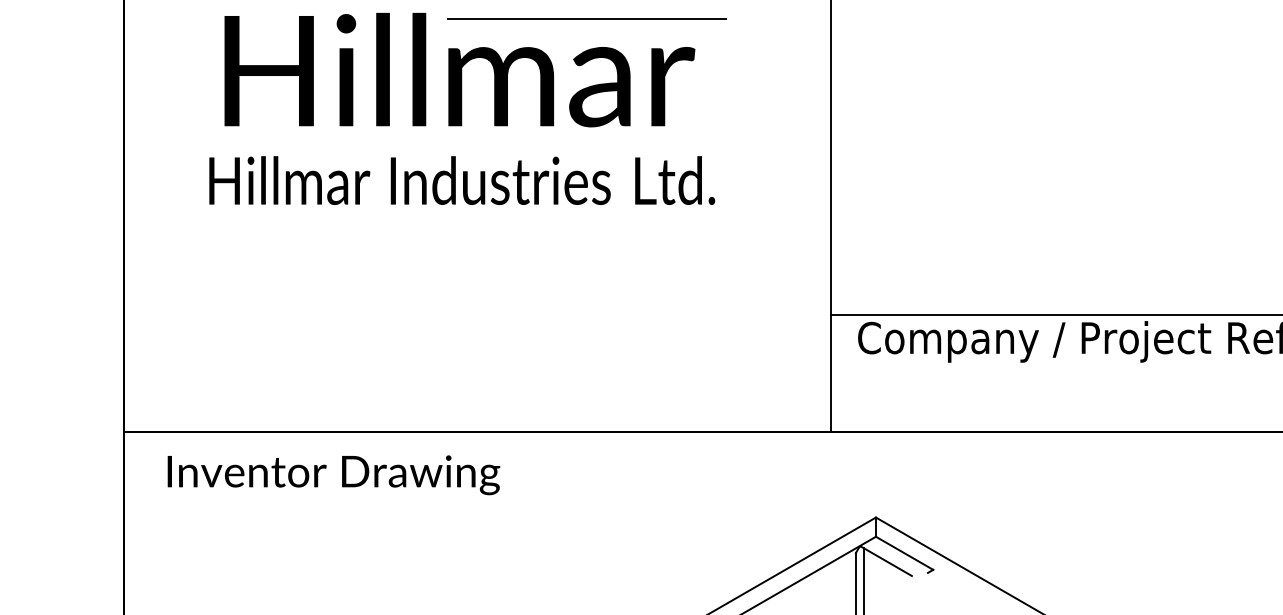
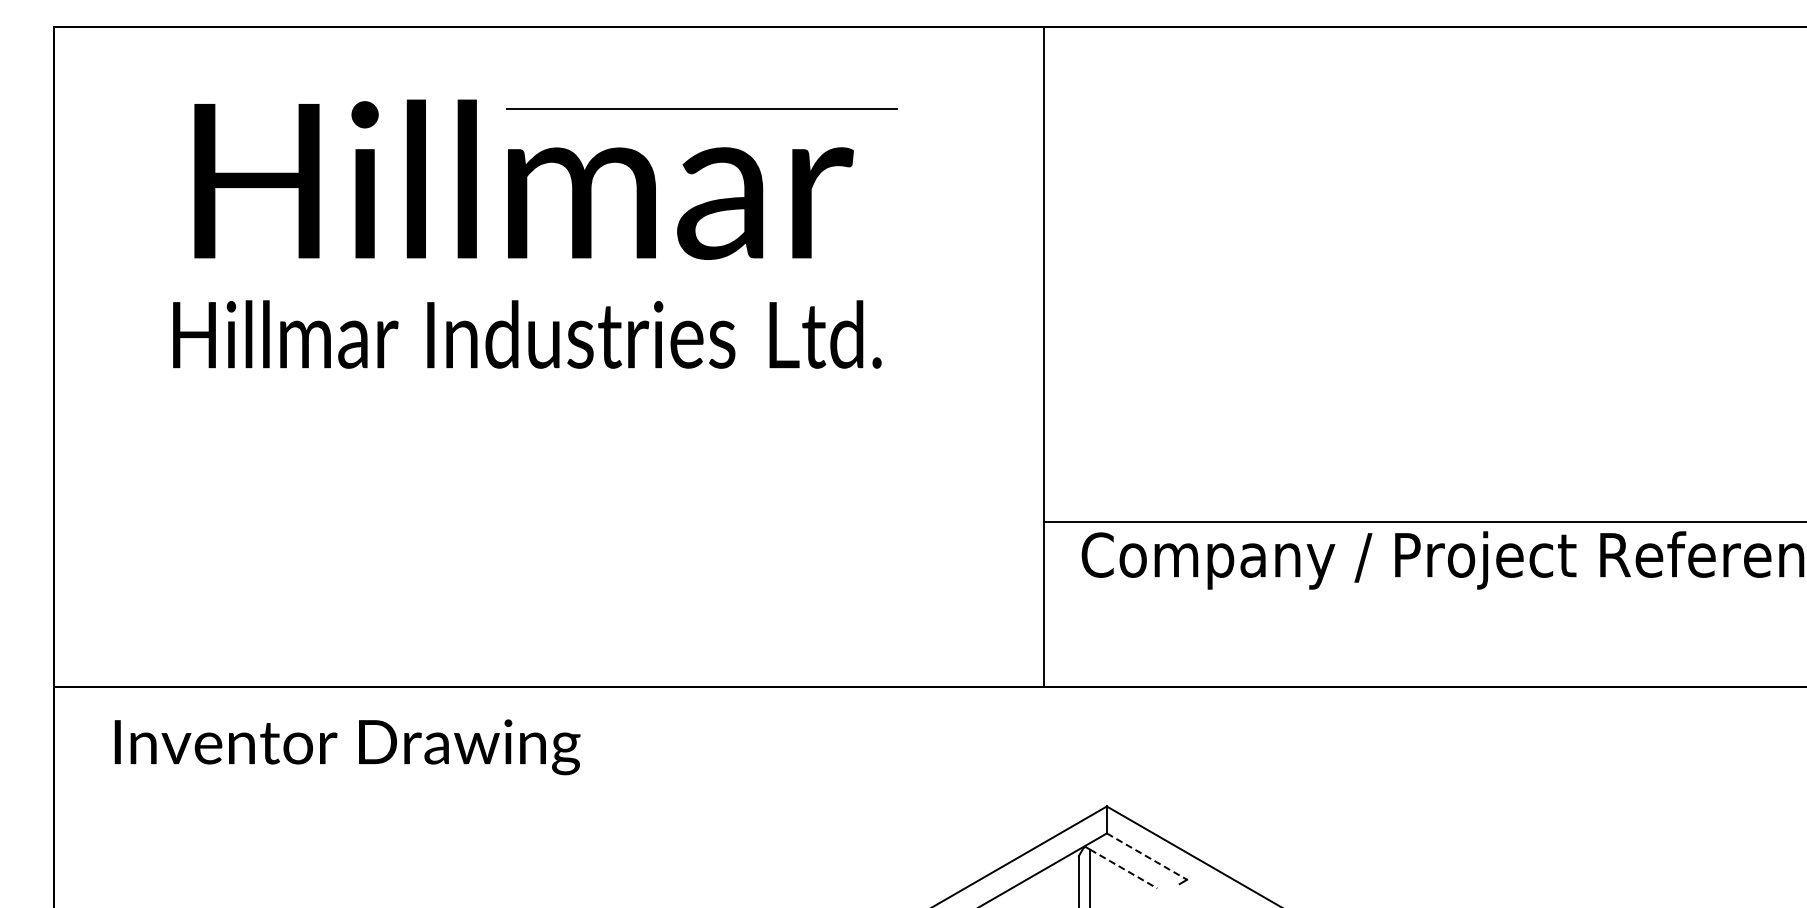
line: (904, 553) -> (1147, 856), solid -> dashed
line: (887, 562) -> (1123, 869), solid -> dashed

